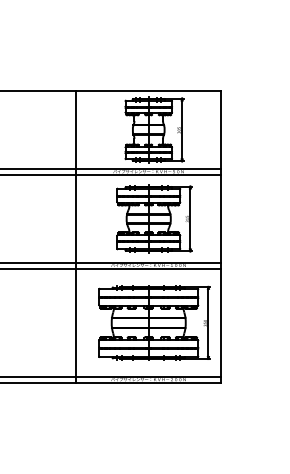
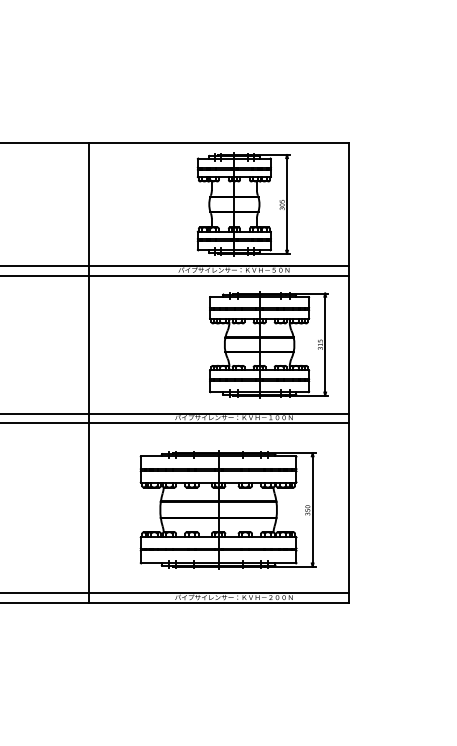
part: (154, 218) -> (268, 343), moved
line: (76, 236) -> (89, 372), moved
part: (154, 322) -> (227, 509), moved

